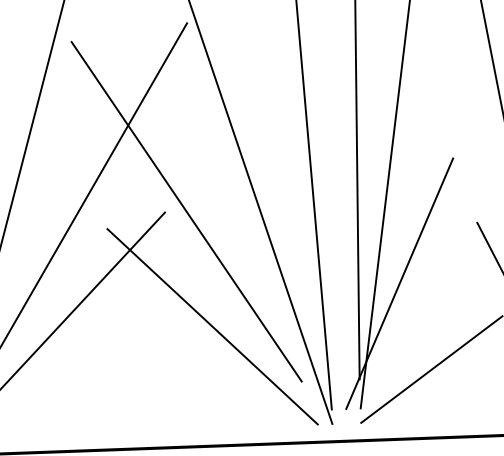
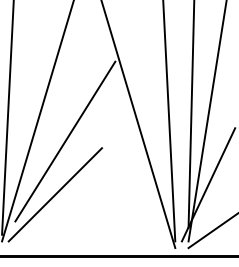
line: (185, 212) -> (111, 148), removed
line: (211, 326) -> (121, 201), removed

